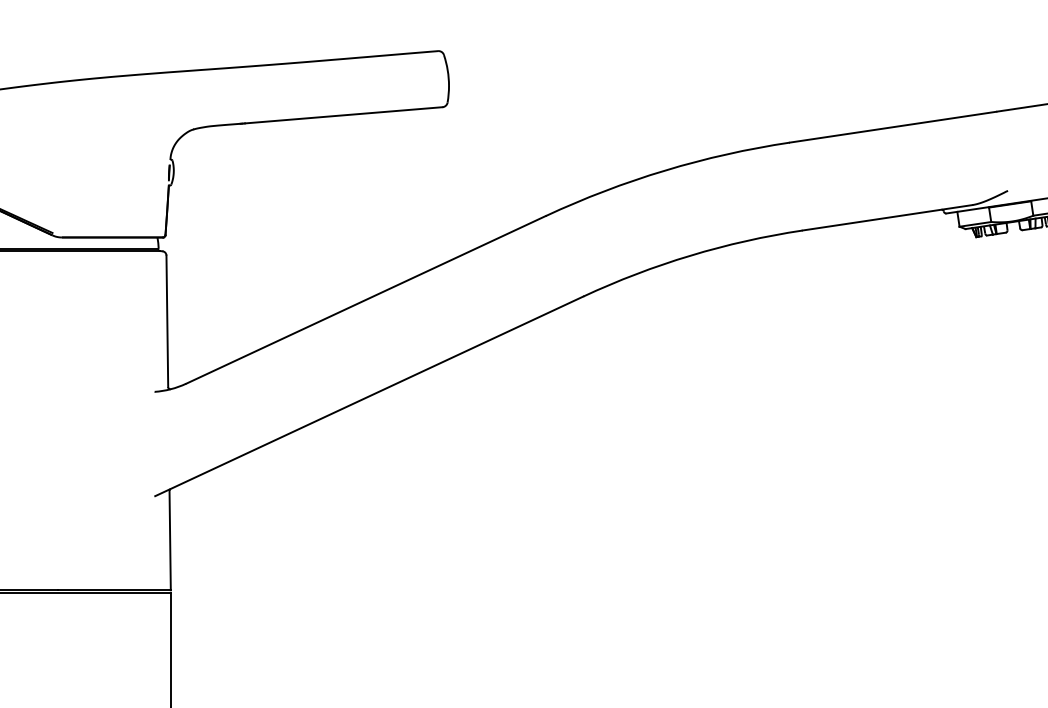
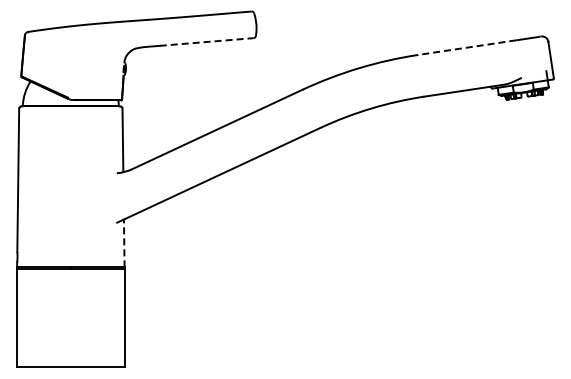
line: (343, 116) -> (206, 42), solid -> dashed
line: (893, 126) -> (467, 47), solid -> dashed
line: (170, 540) -> (124, 243), solid -> dashed

